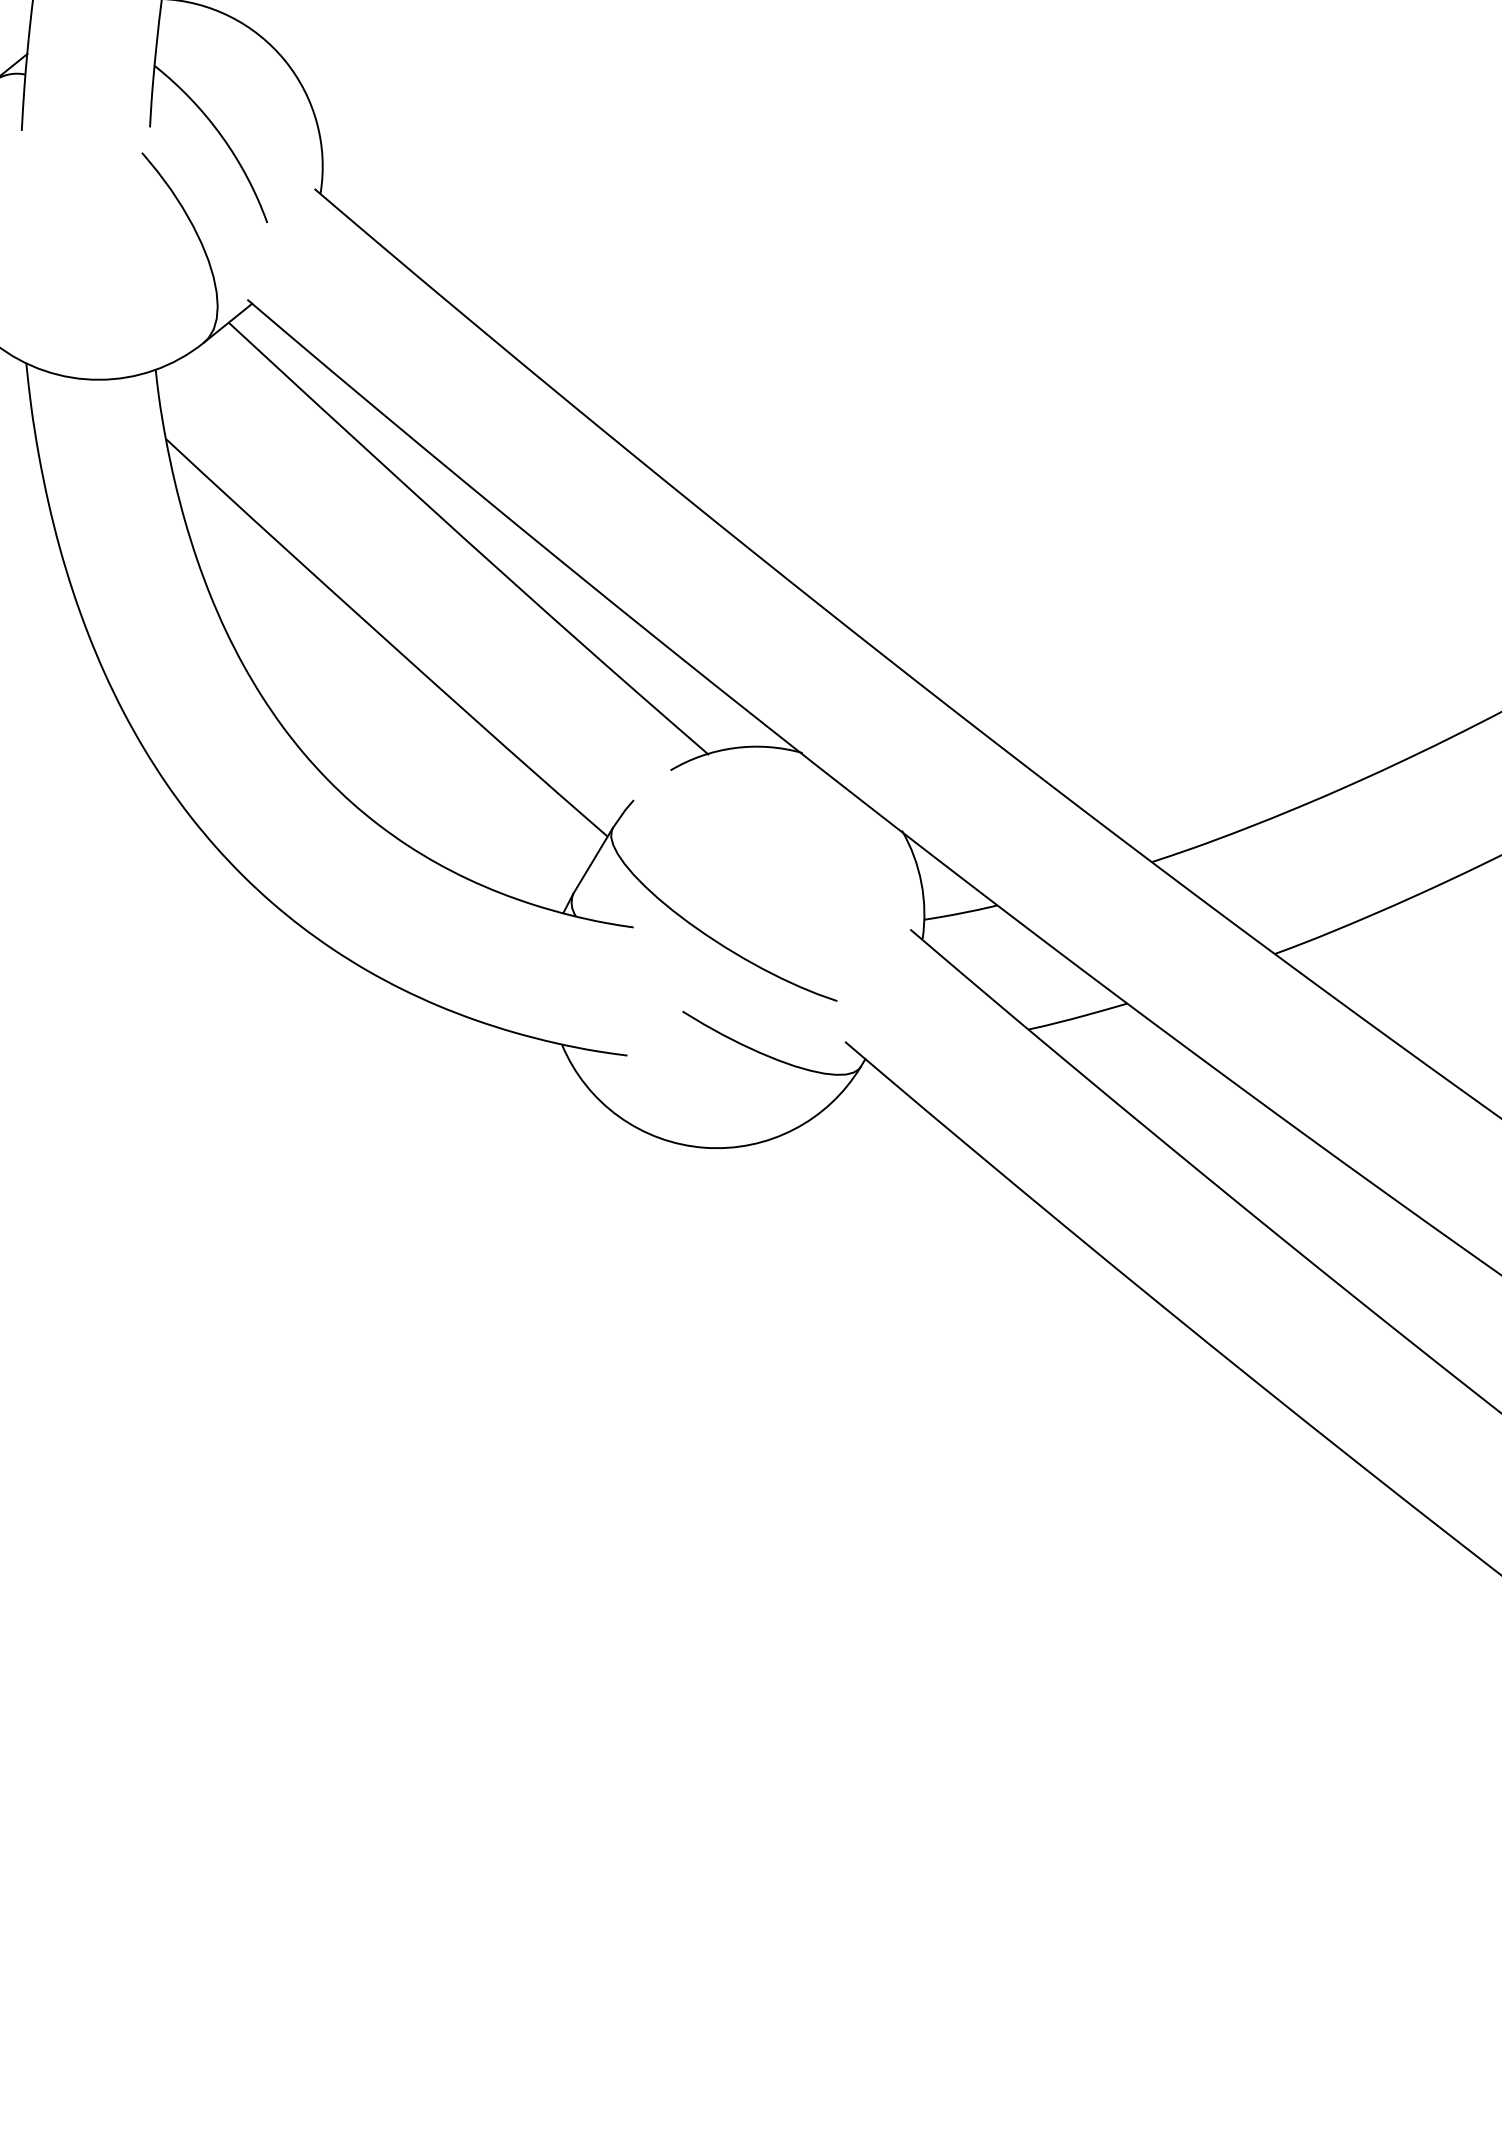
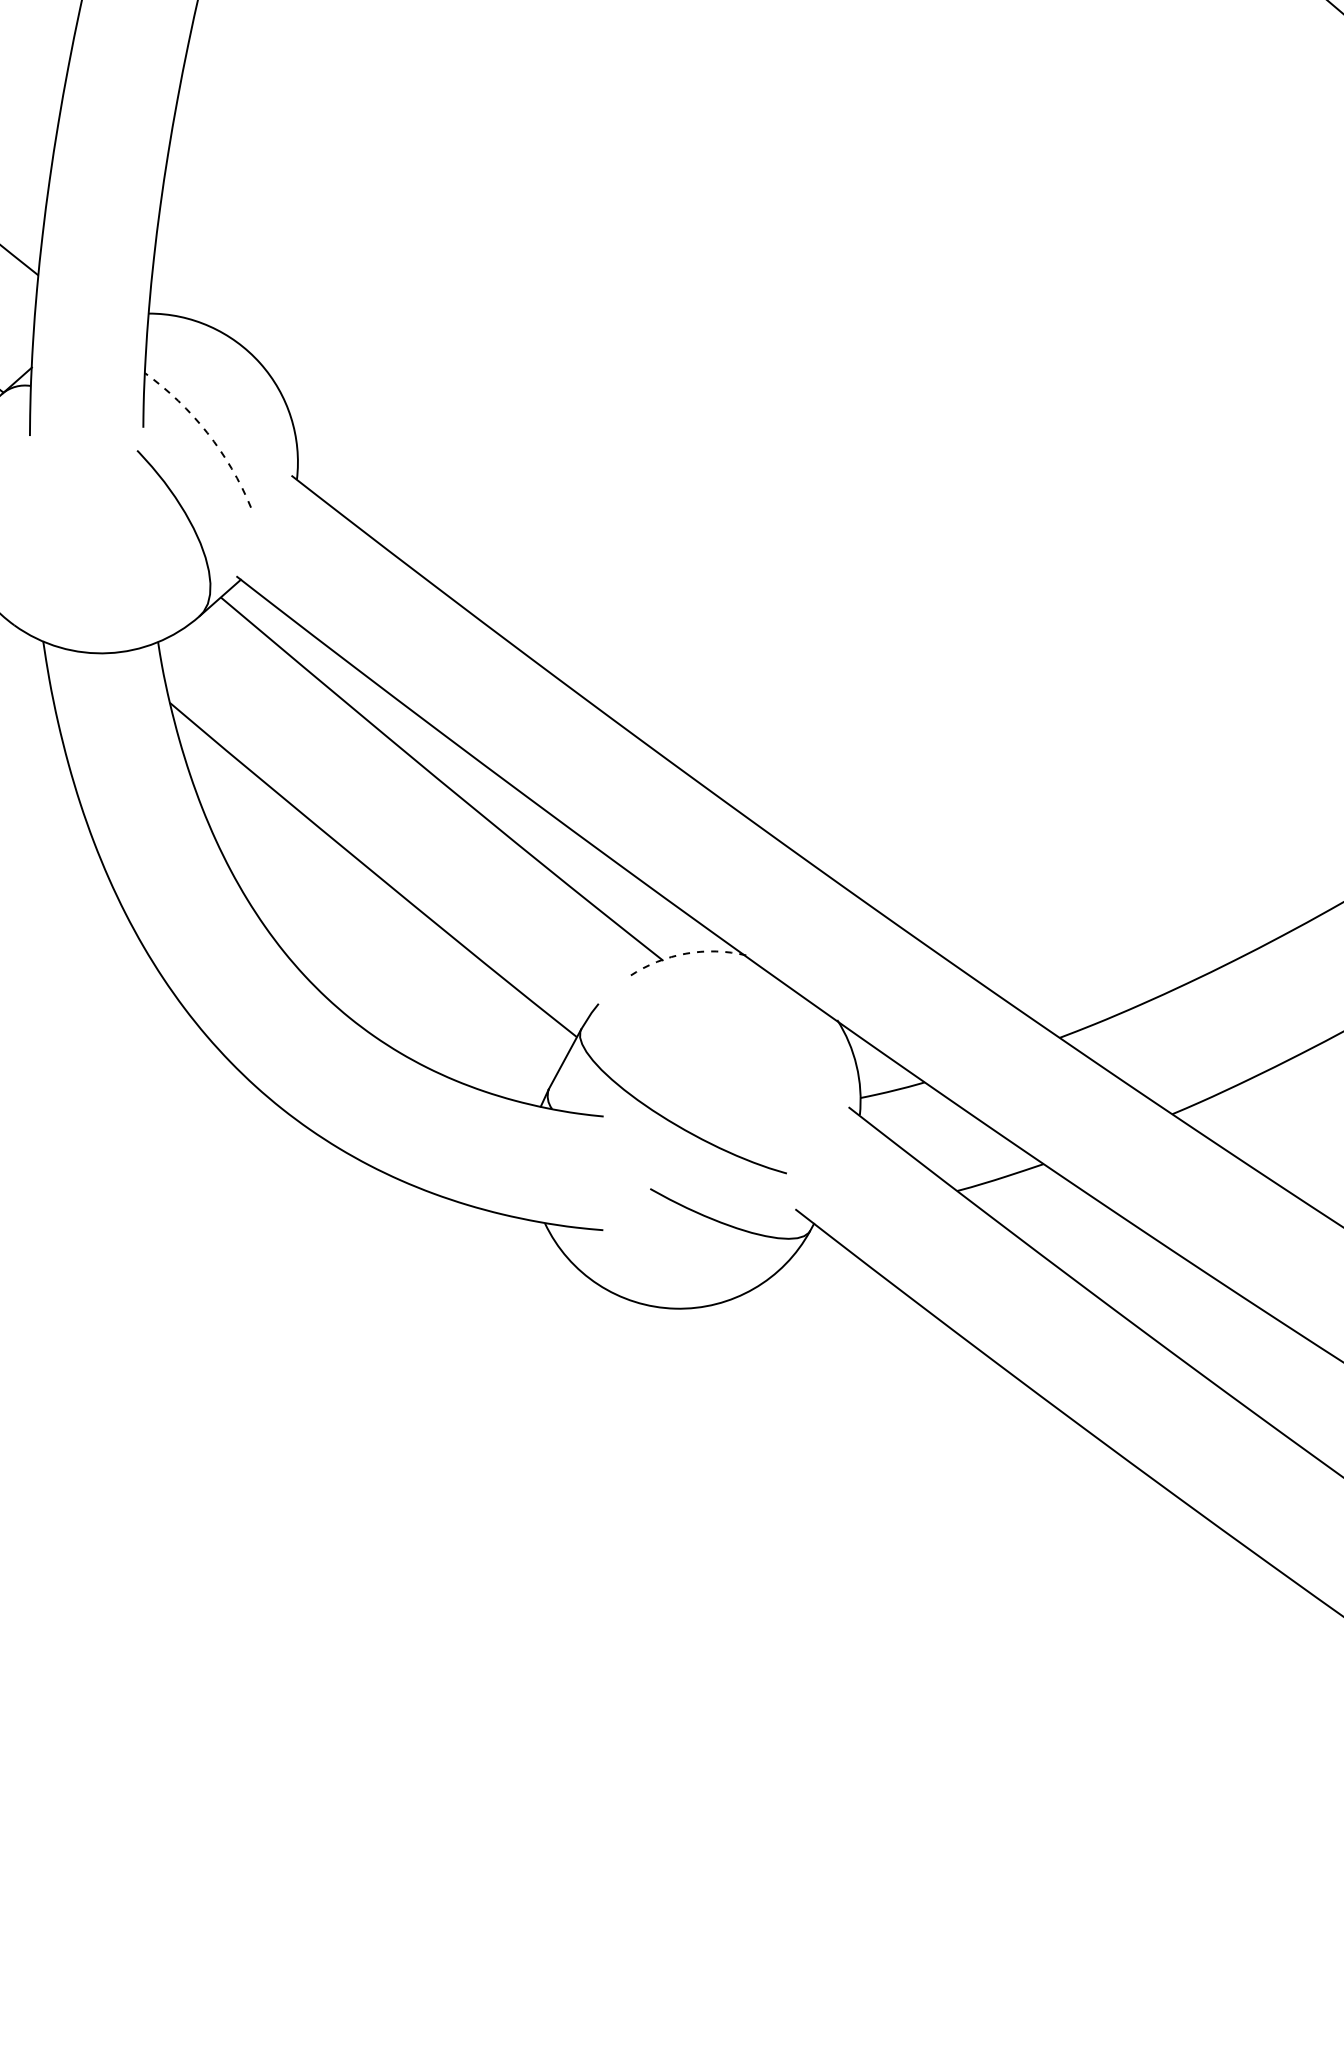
arc: (222, 136) -> (207, 432), solid -> dashed
arc: (734, 747) -> (685, 953), solid -> dashed

